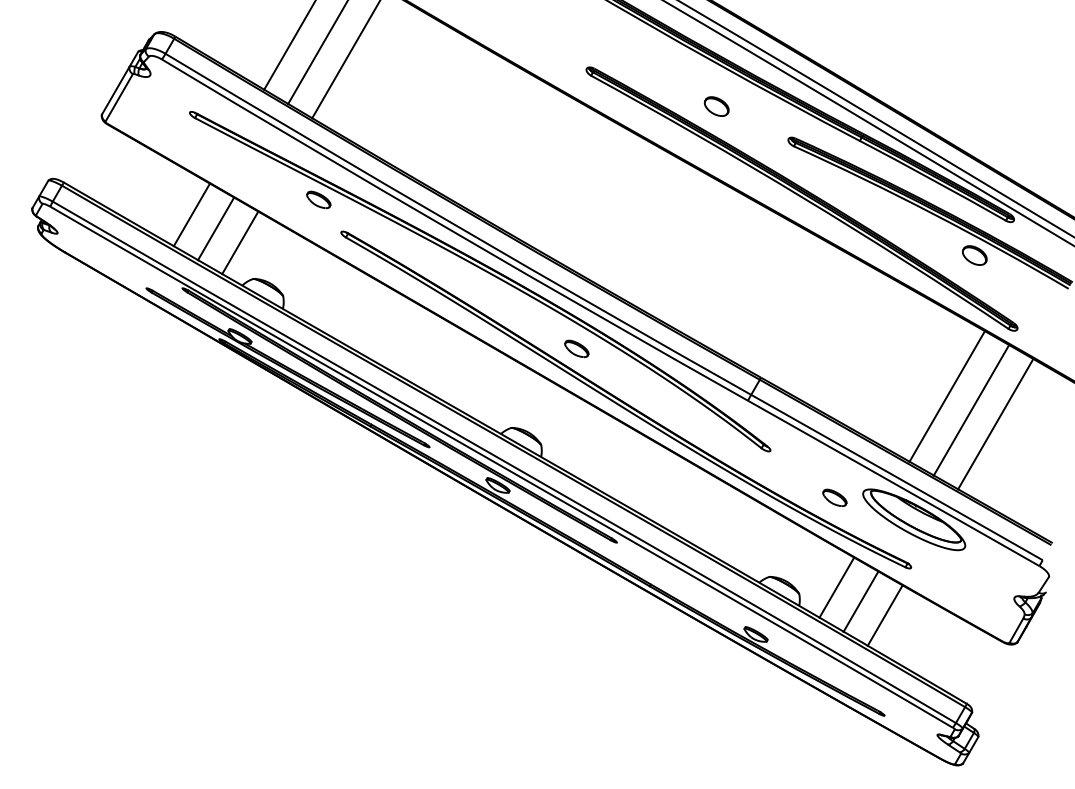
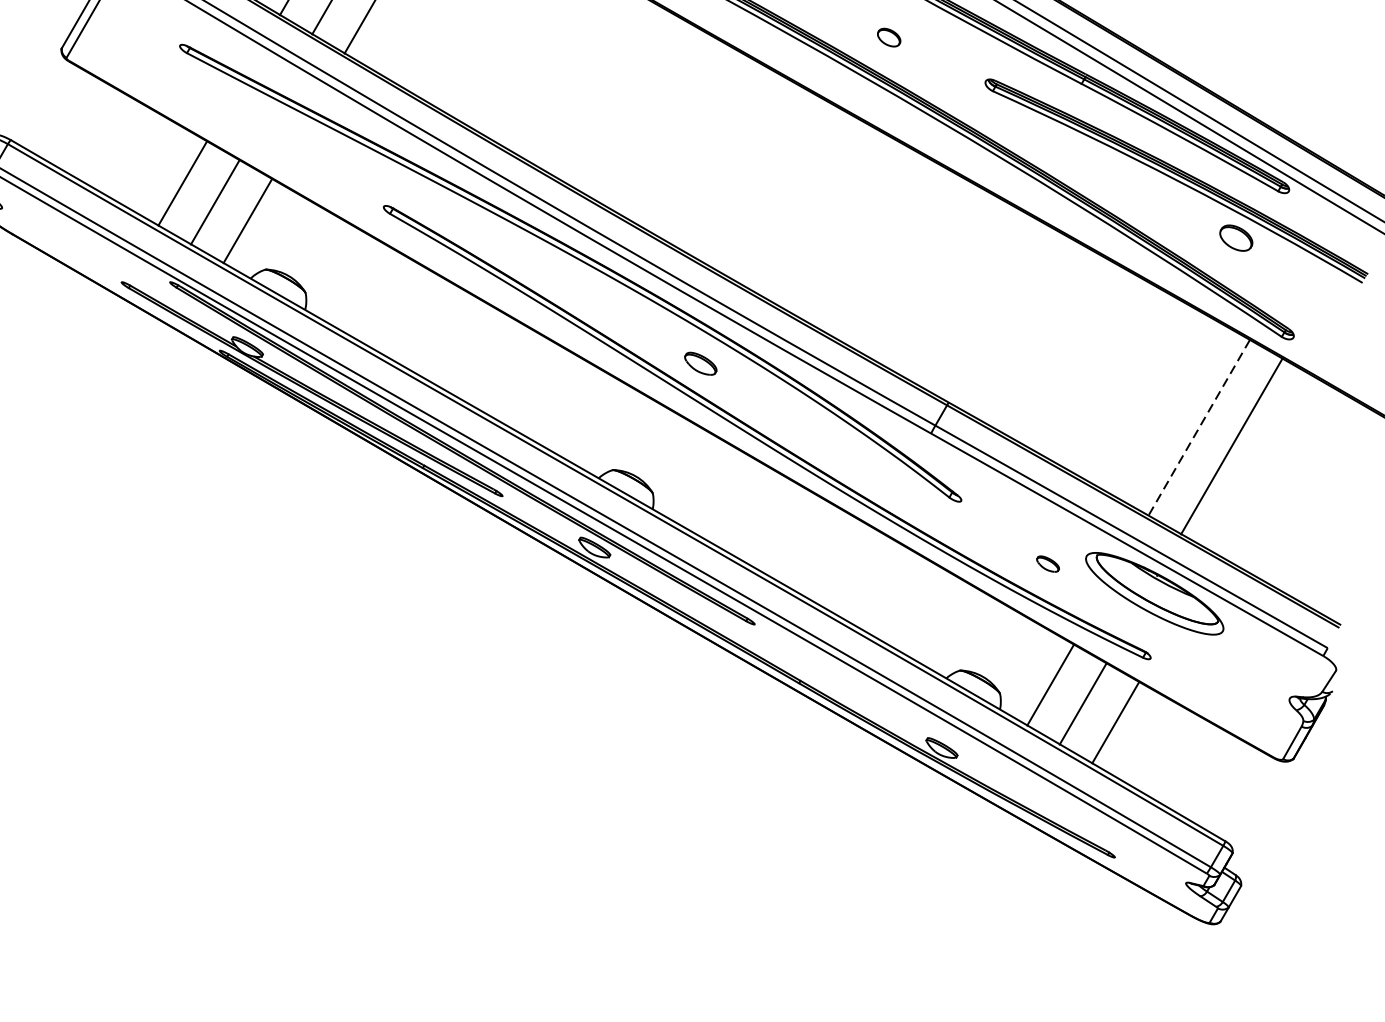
part: (716, 106) -> (888, 37), size x0.7
part: (318, 199) -> (353, 162), removed
line: (946, 397) -> (1198, 429), solid -> dashed
line: (995, 424) -> (1264, 465), removed
part: (834, 497) -> (1047, 563), size x0.7

